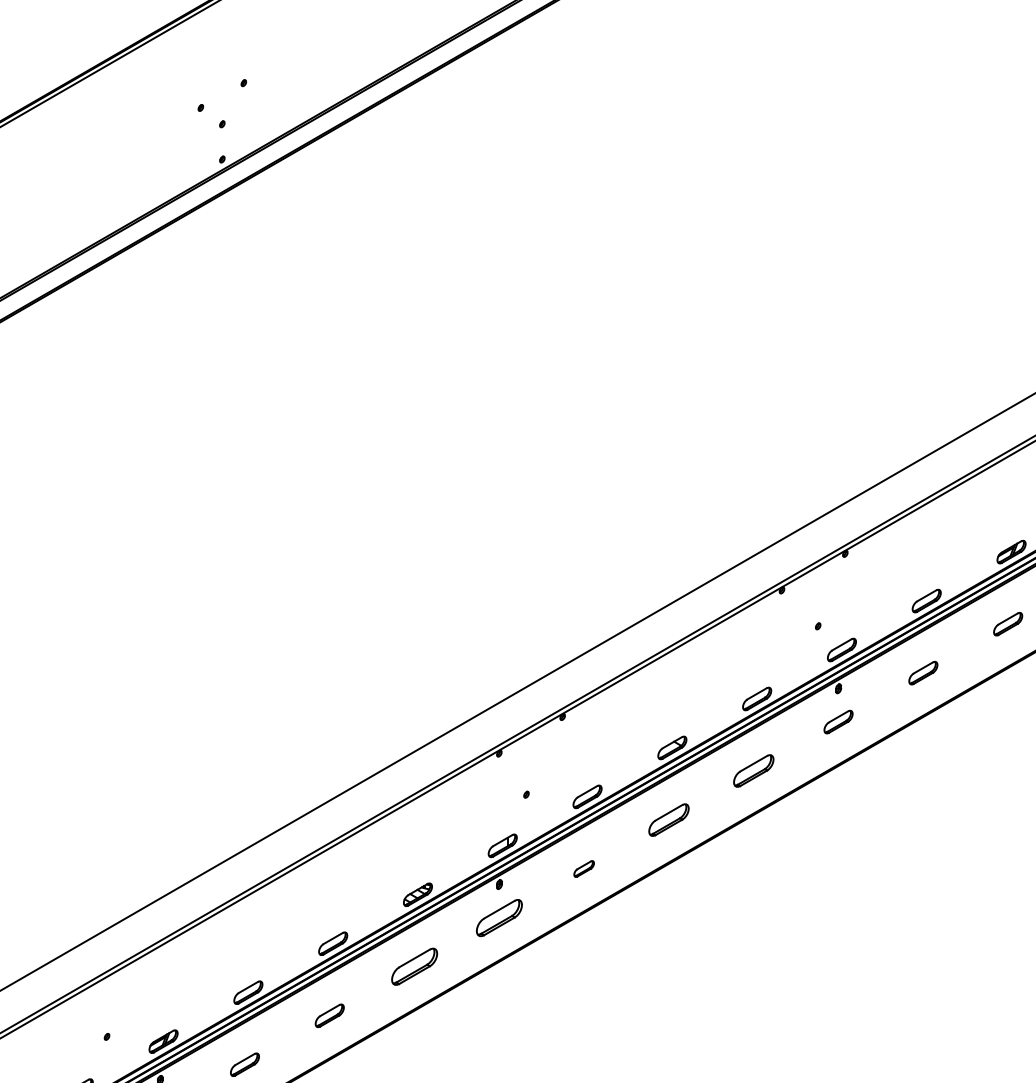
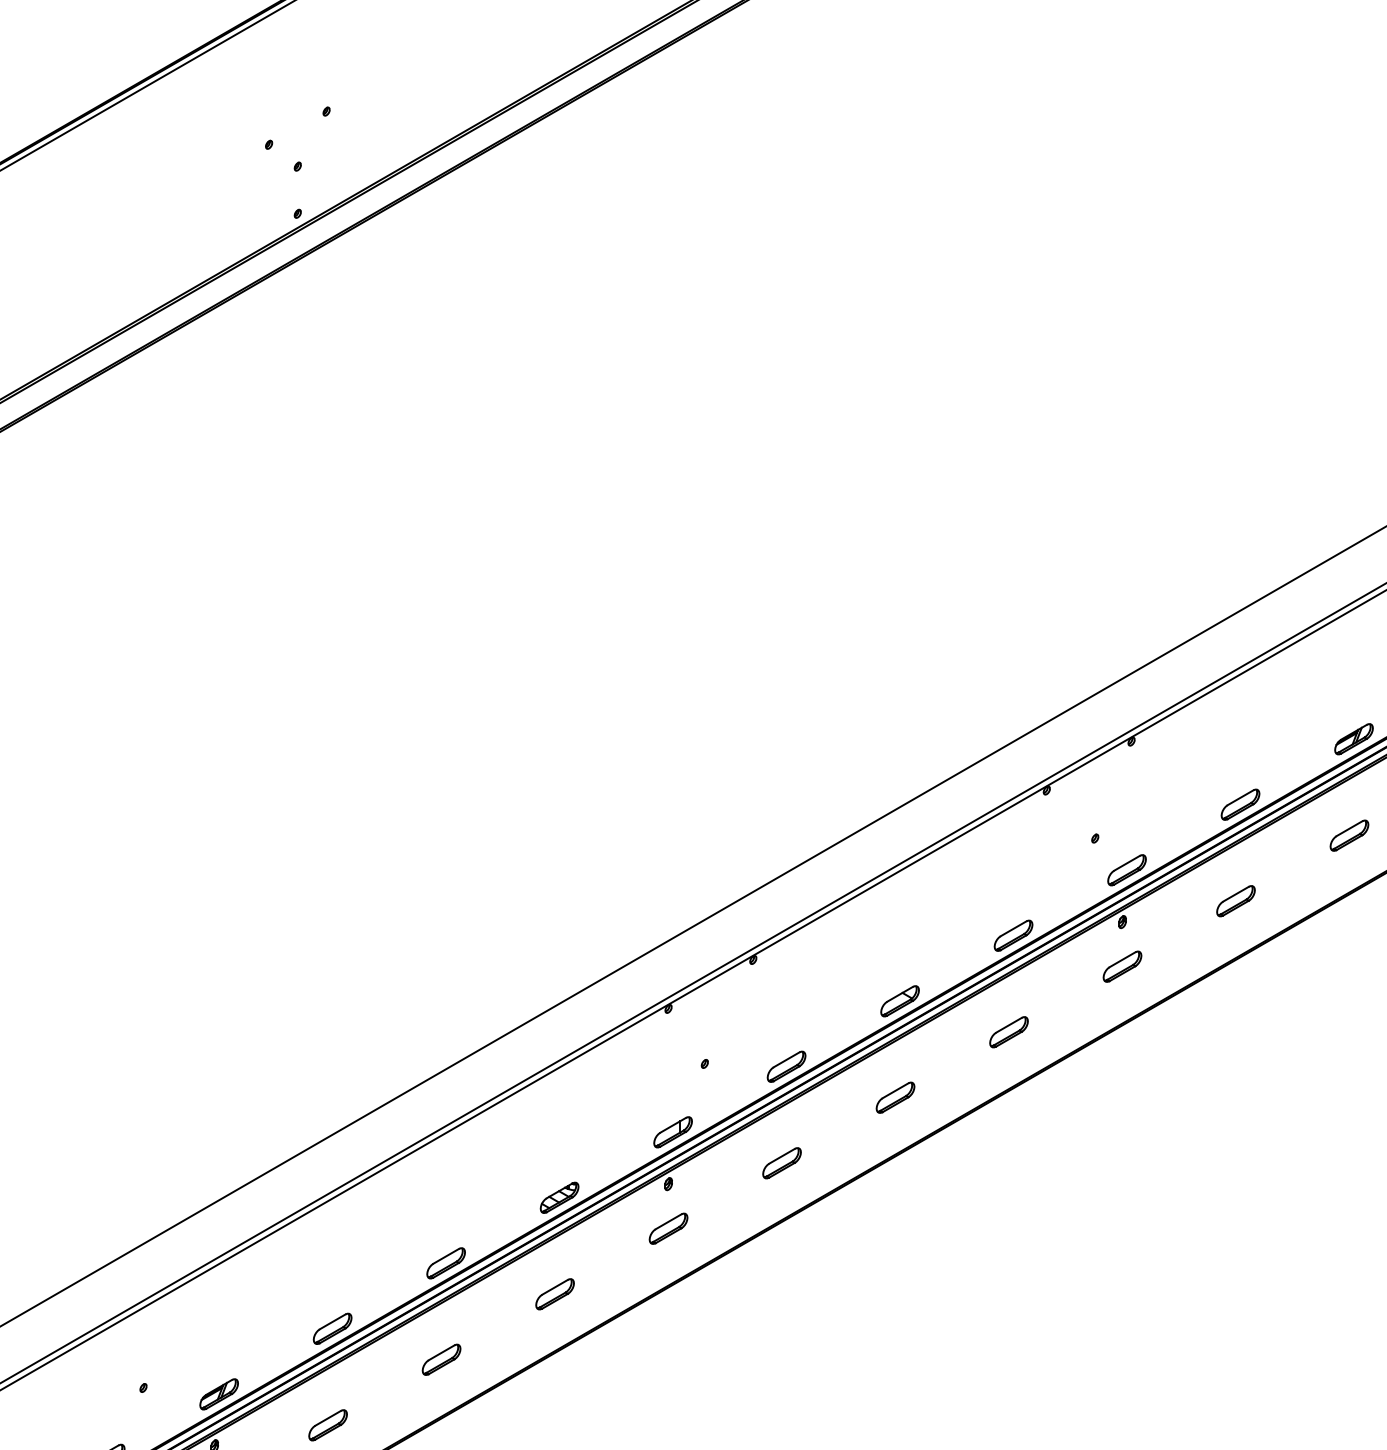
part: (753, 771) -> (1008, 1032), size x0.71
part: (668, 819) -> (895, 1097), size x0.71
part: (583, 869) -> (781, 1163), size x1.43
part: (499, 917) -> (668, 1228), size x0.62
part: (414, 967) -> (554, 1294), size x0.62

